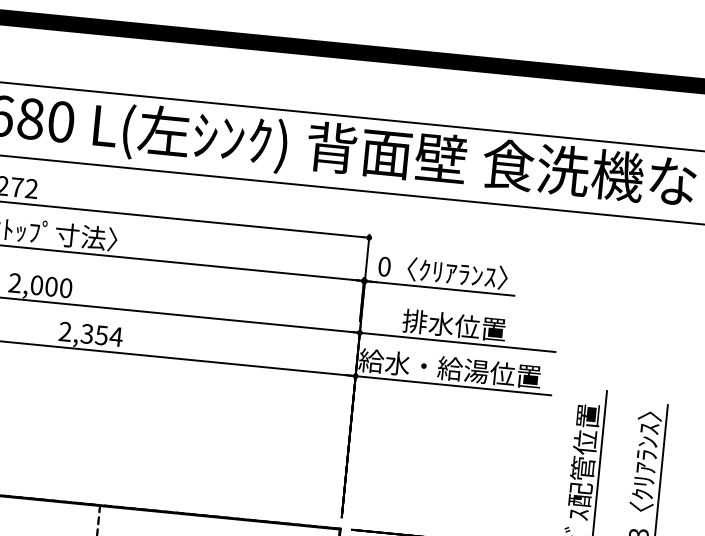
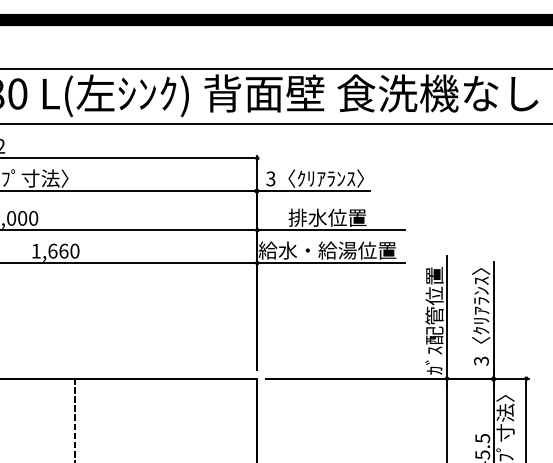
text: (384, 266) -> (270, 178), 0 -> 3
text: (90, 333) -> (55, 250), 2,354 -> 1,660

